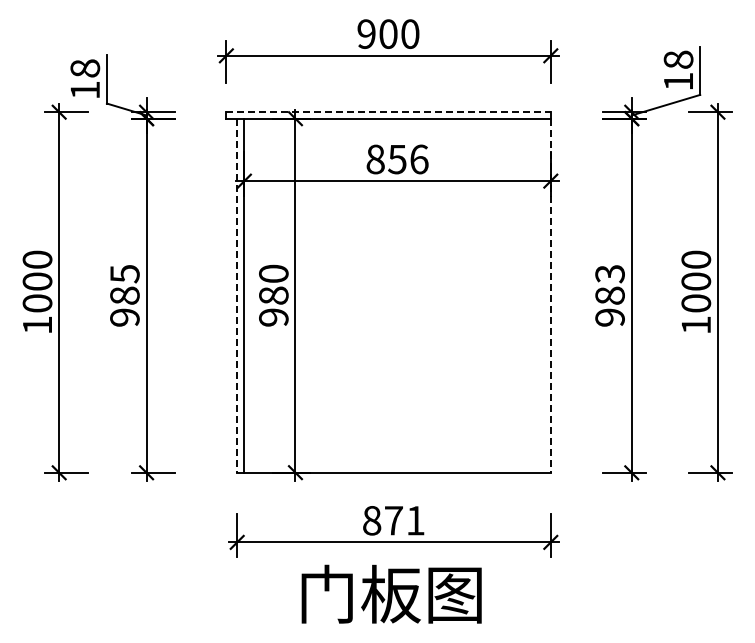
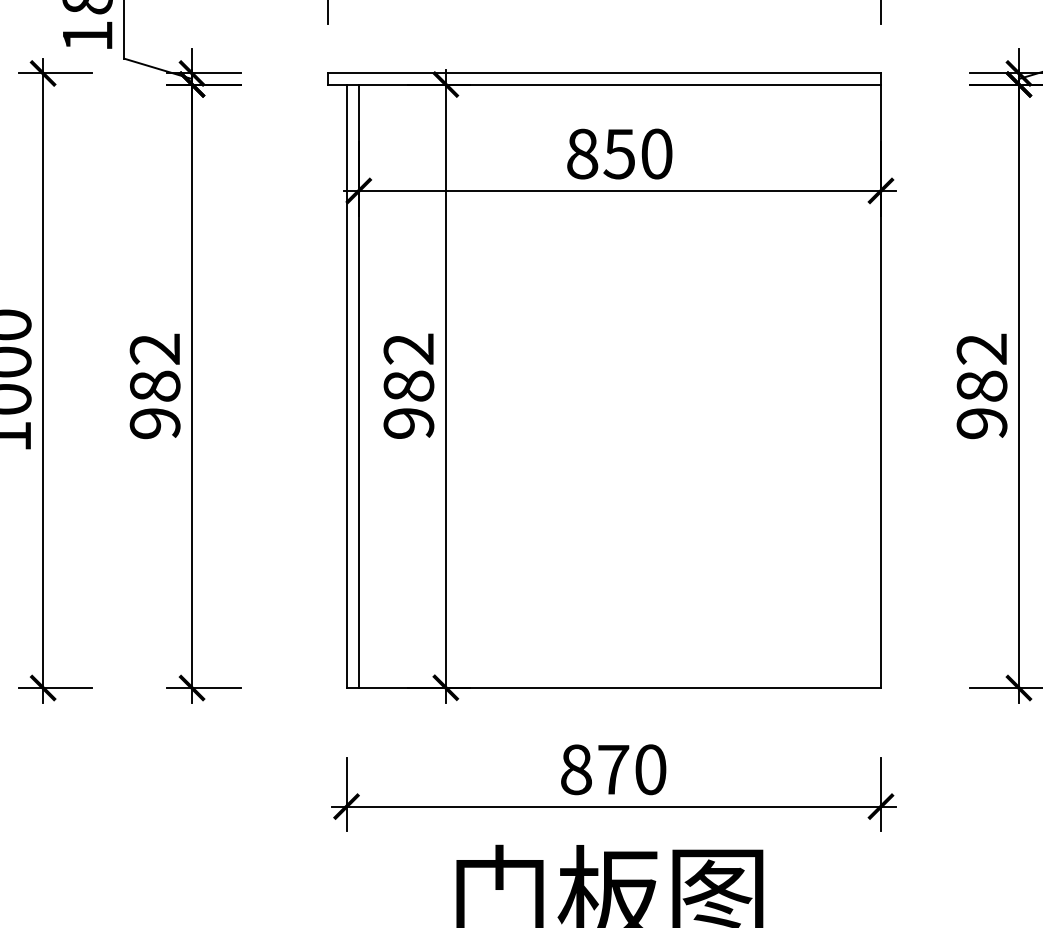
line: (389, 112) -> (606, 73), dashed -> solid
text: (419, 159) -> (657, 154), 856 -> 850
text: (273, 273) -> (408, 348), 980 -> 982
text: (124, 274) -> (154, 350), 985 -> 982
text: (609, 274) -> (981, 350), 983 -> 982
line: (237, 295) -> (347, 385), dashed -> solid
line: (550, 295) -> (880, 385), dashed -> solid
text: (415, 520) -> (650, 769), 871 -> 870

